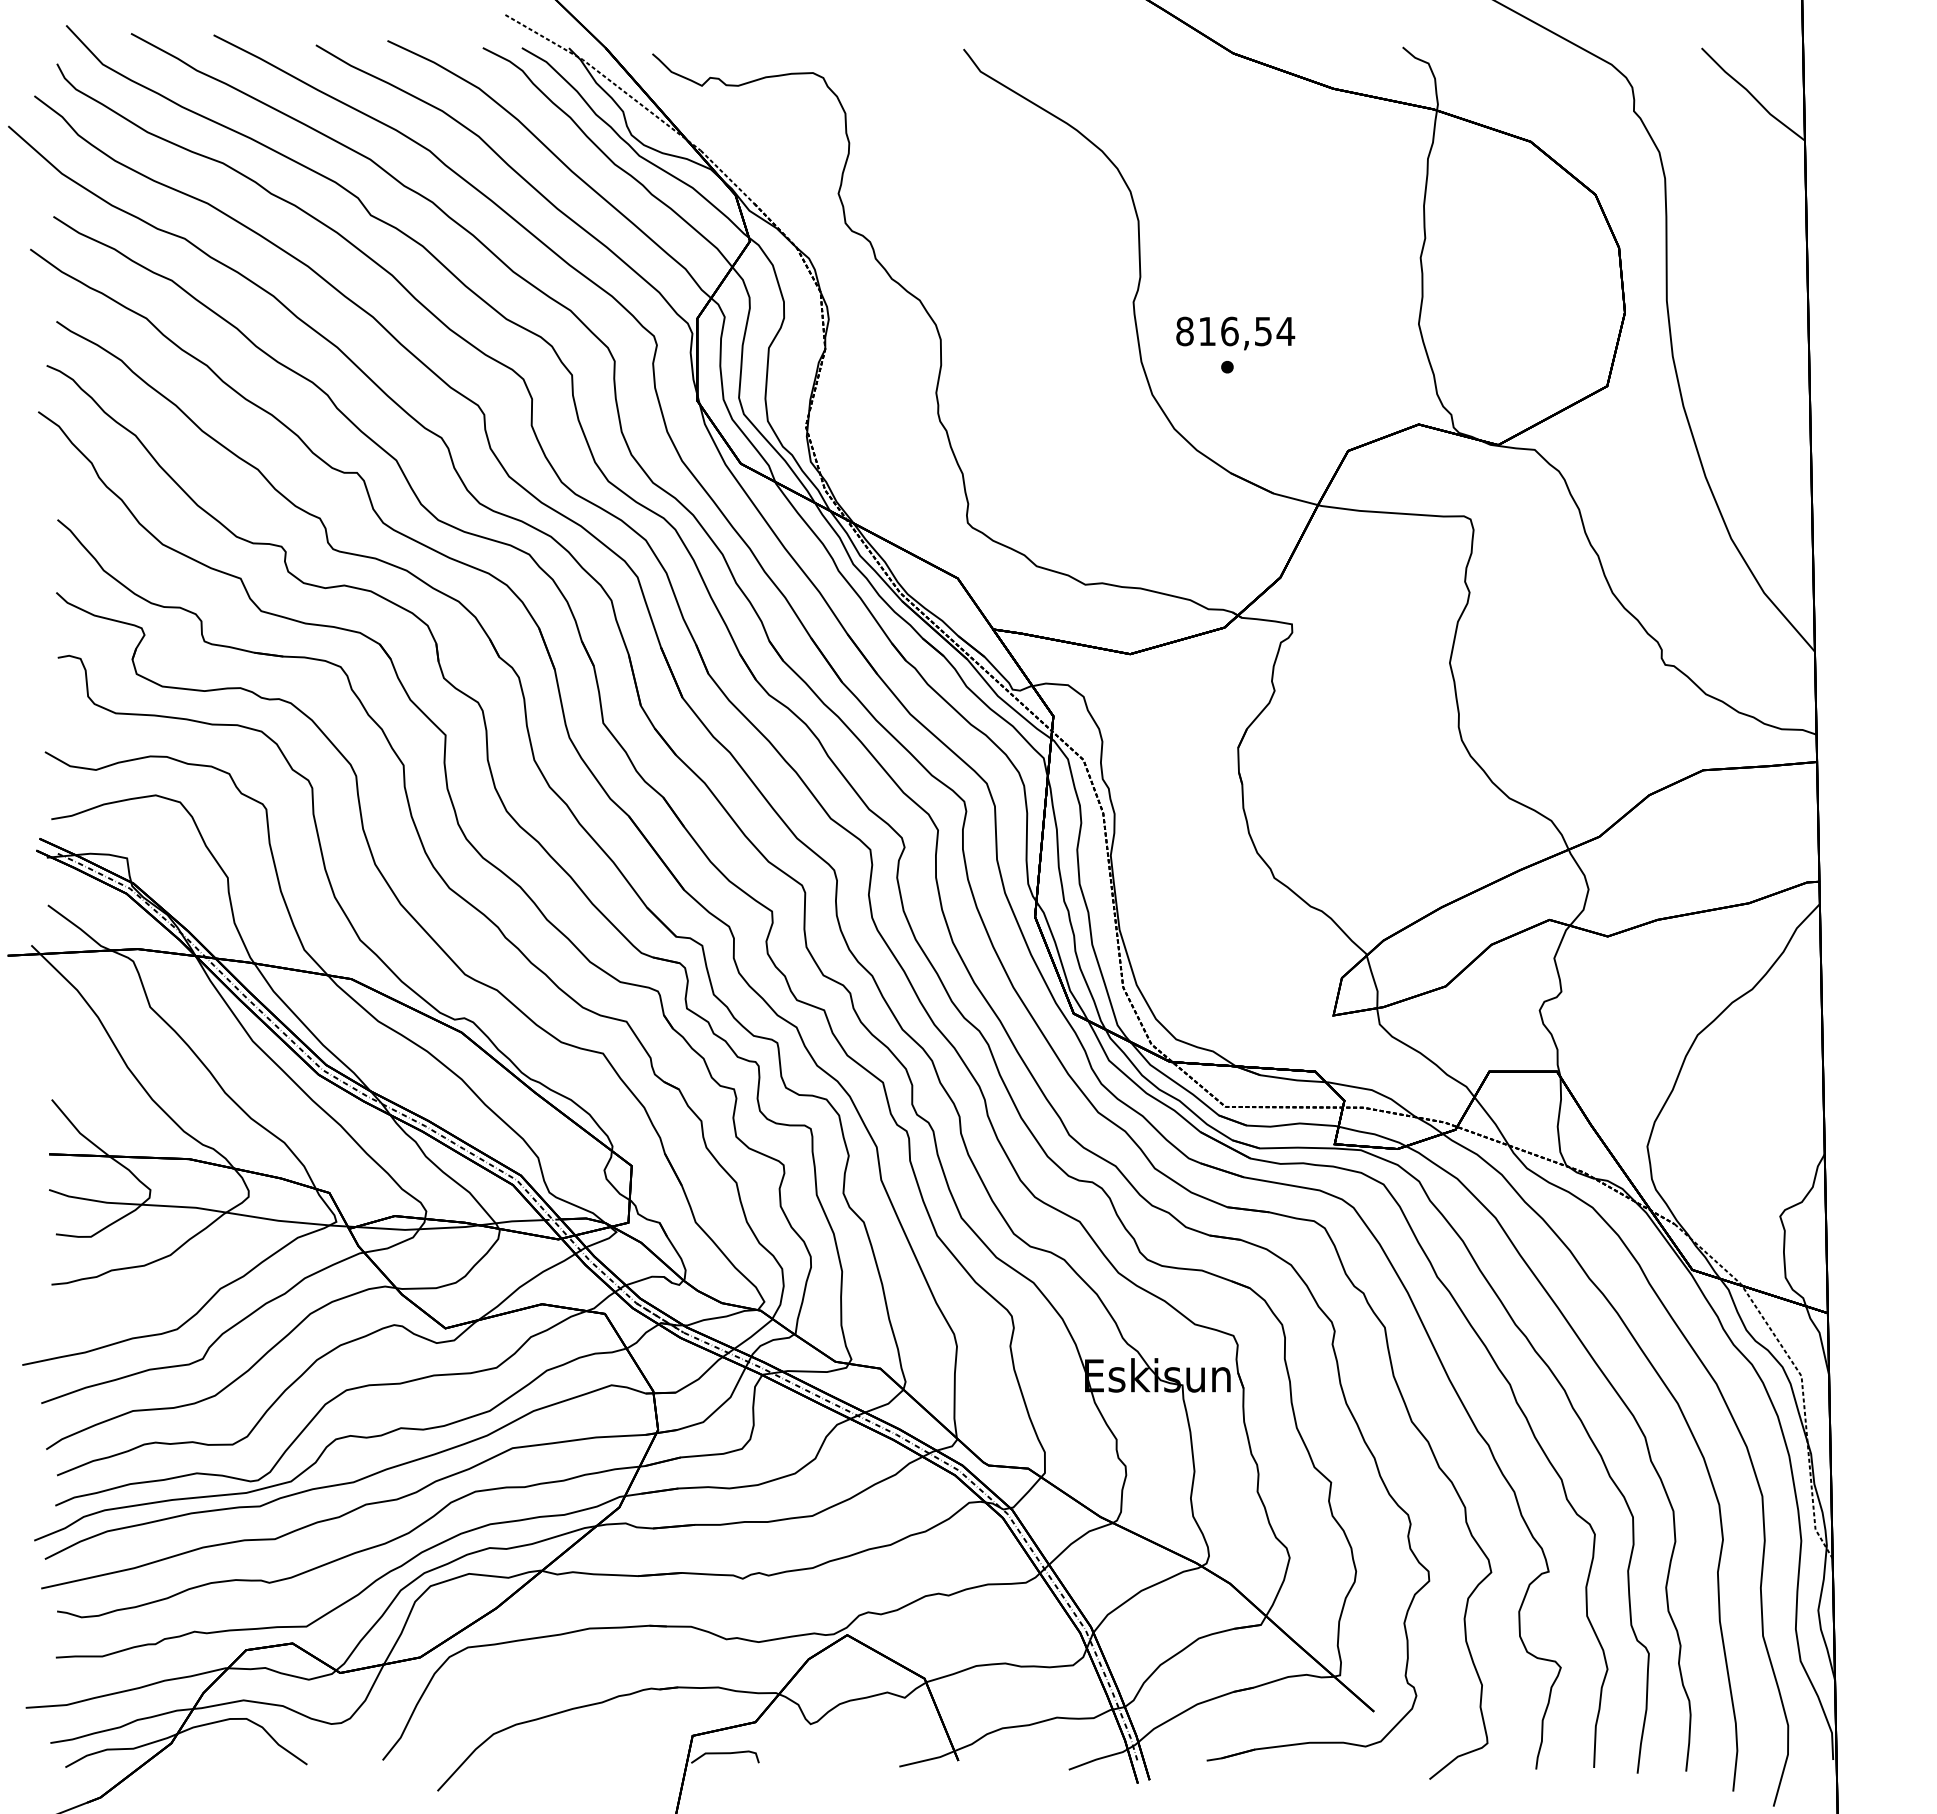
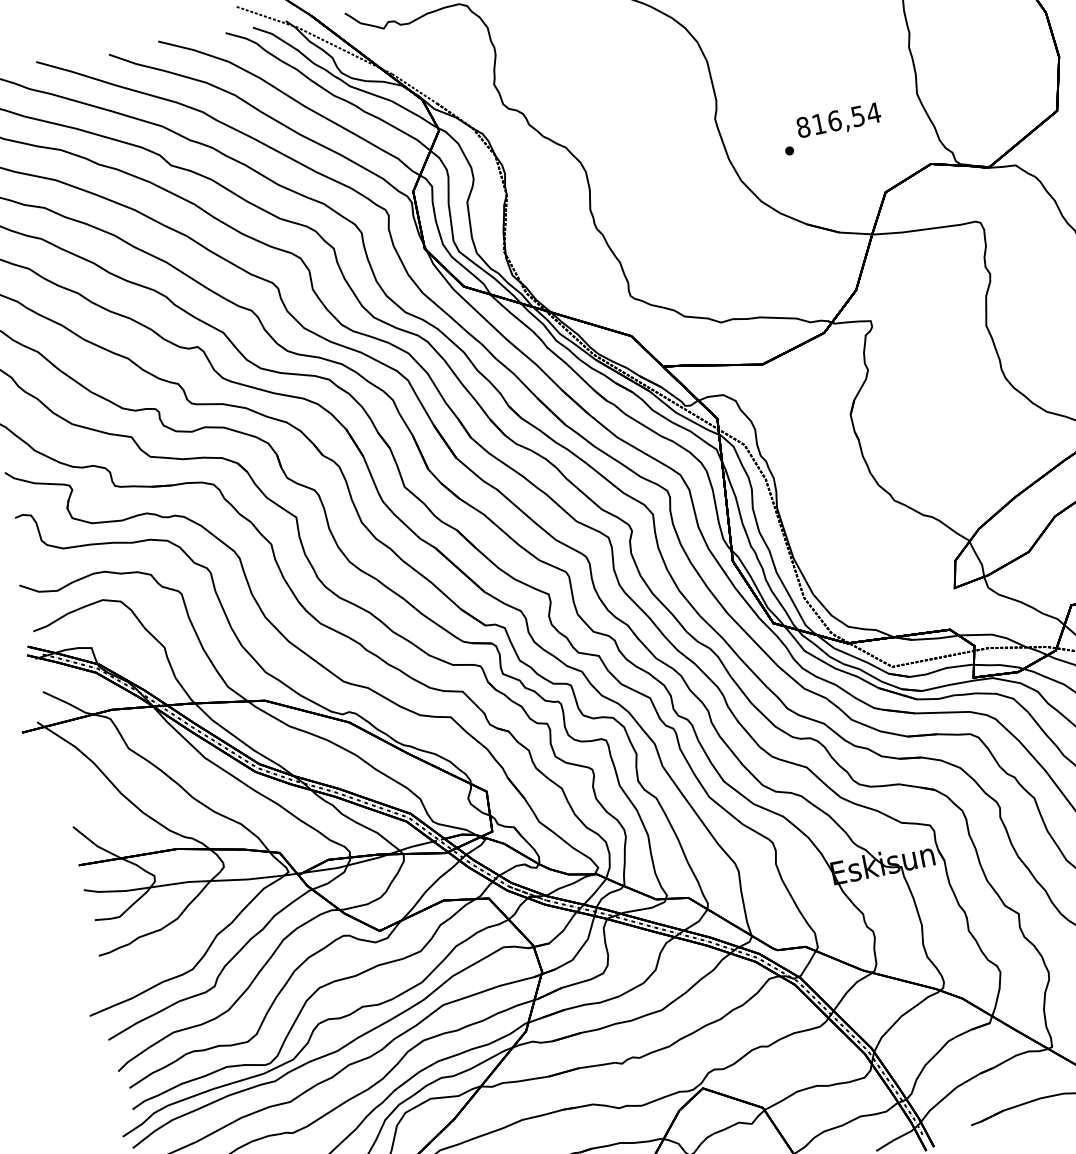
text: (1235, 333) -> (838, 121), moved

